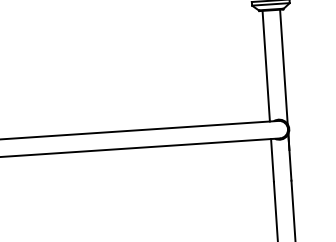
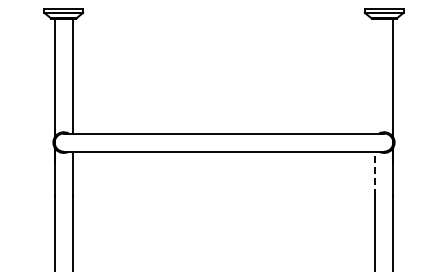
line: (266, 65) -> (375, 75), removed
line: (272, 160) -> (375, 173), solid -> dashed

